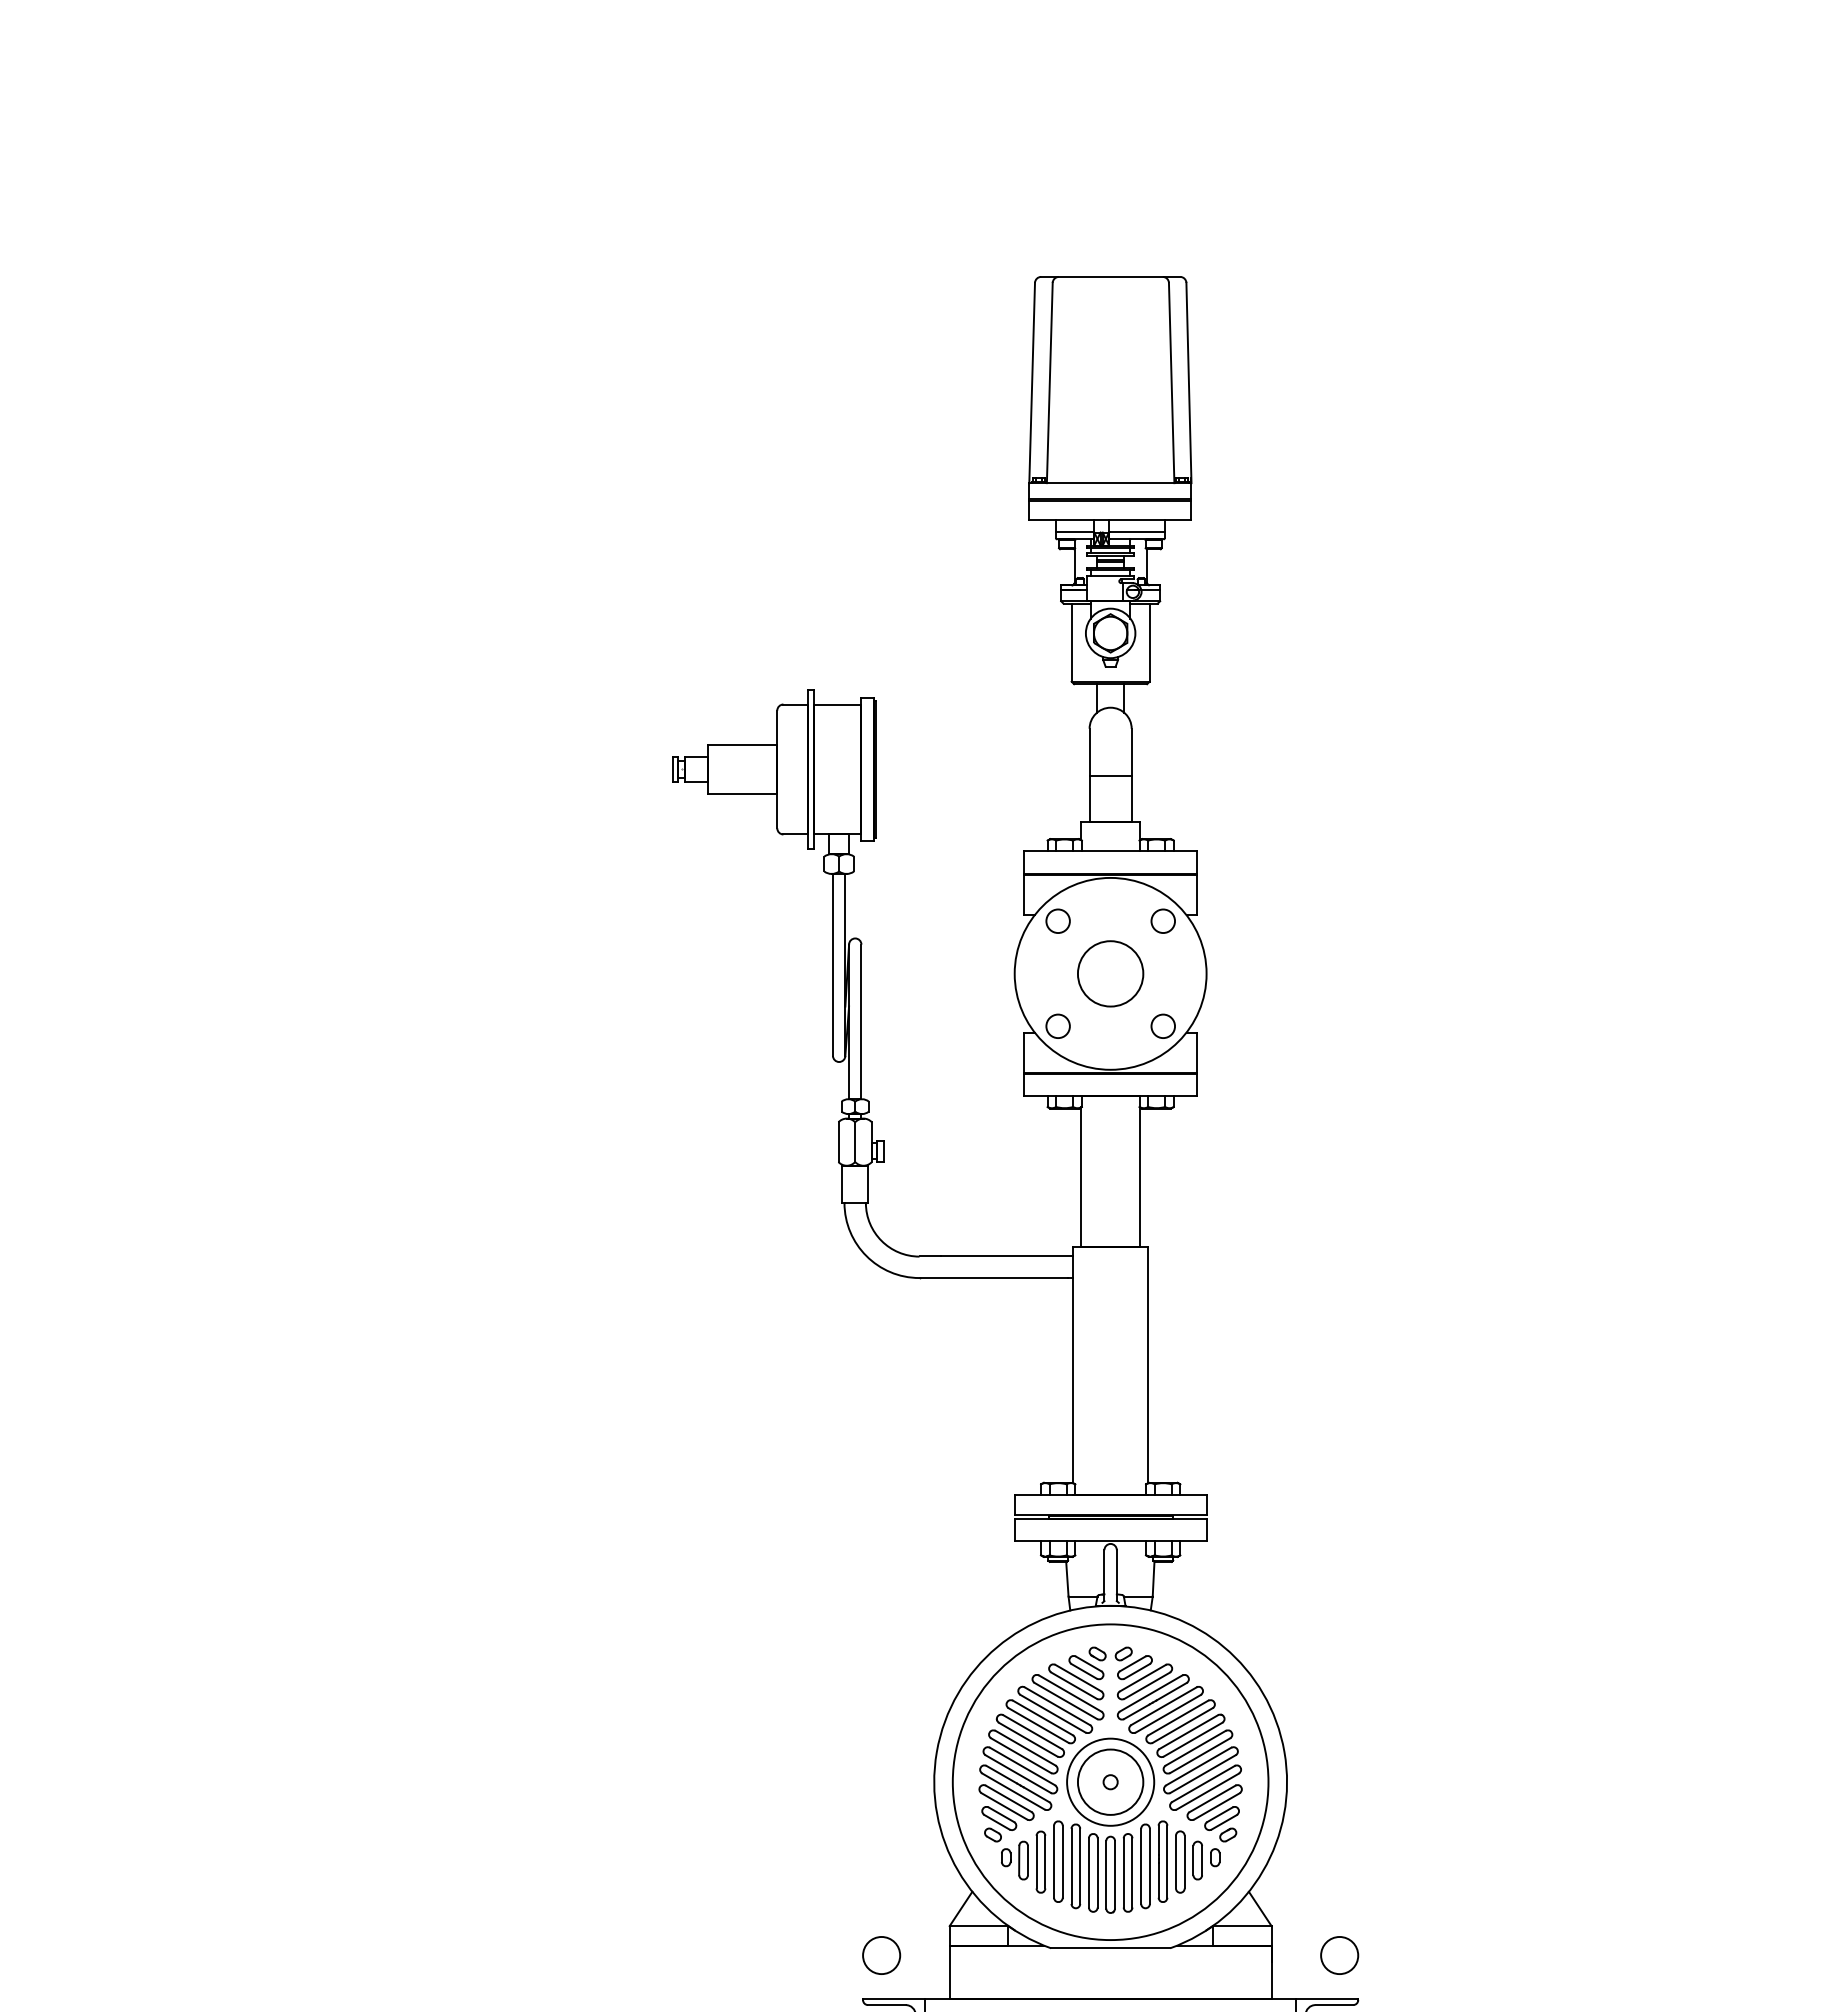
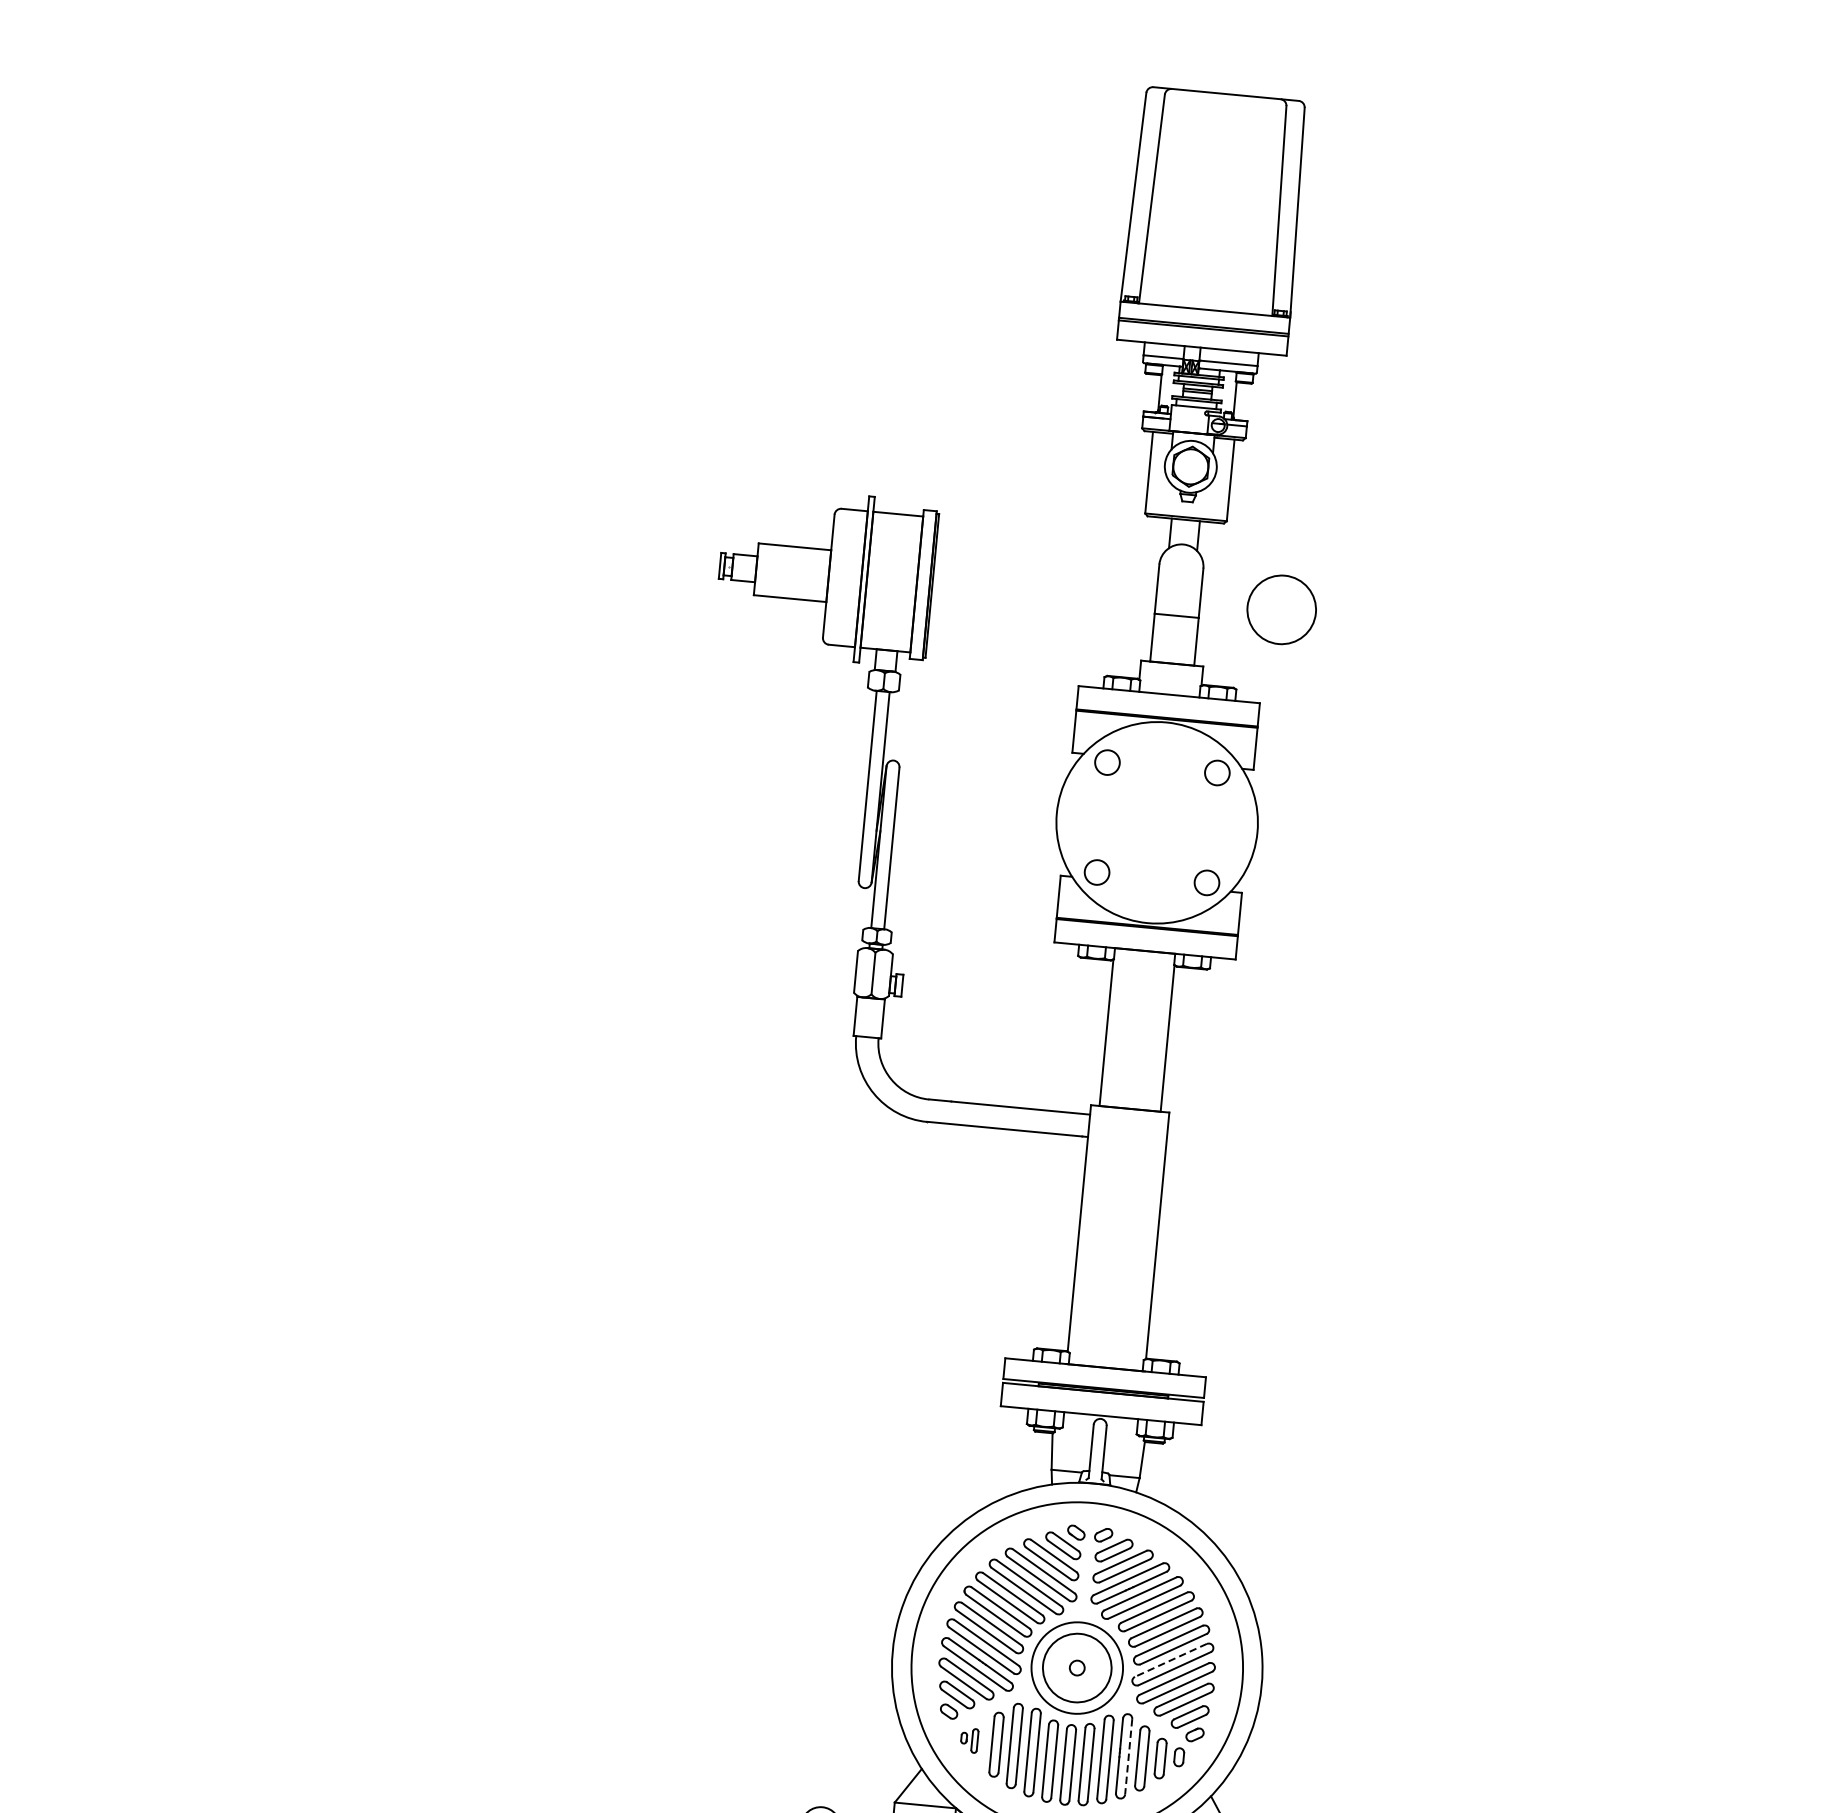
circle: (1110, 973) -> (1281, 609), moved
line: (1198, 1766) -> (1170, 1660), solid -> dashed
part: (1014, 1860) -> (969, 1740), size x0.6
line: (1167, 1862) -> (1128, 1757), solid -> dashed

